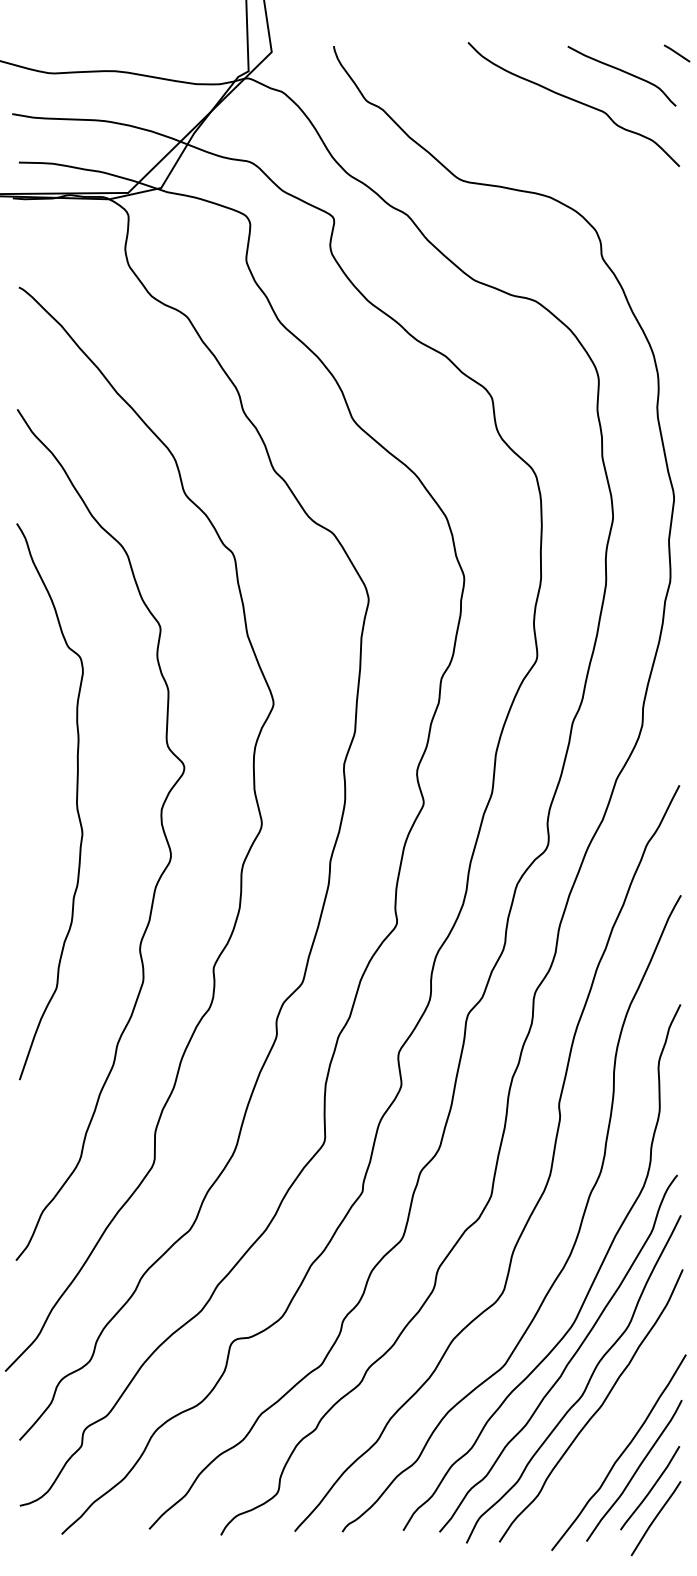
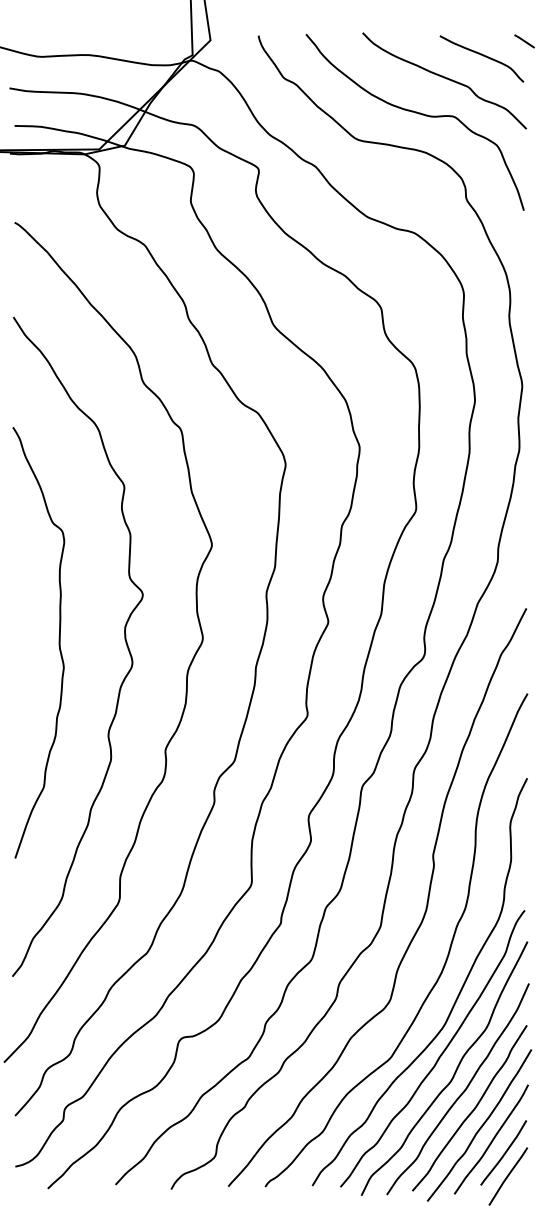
curve: (540, 147) -> (418, 114), added
curve: (76, 801) -> (59, 642), moved
curve: (609, 1433) -> (472, 1110), added

